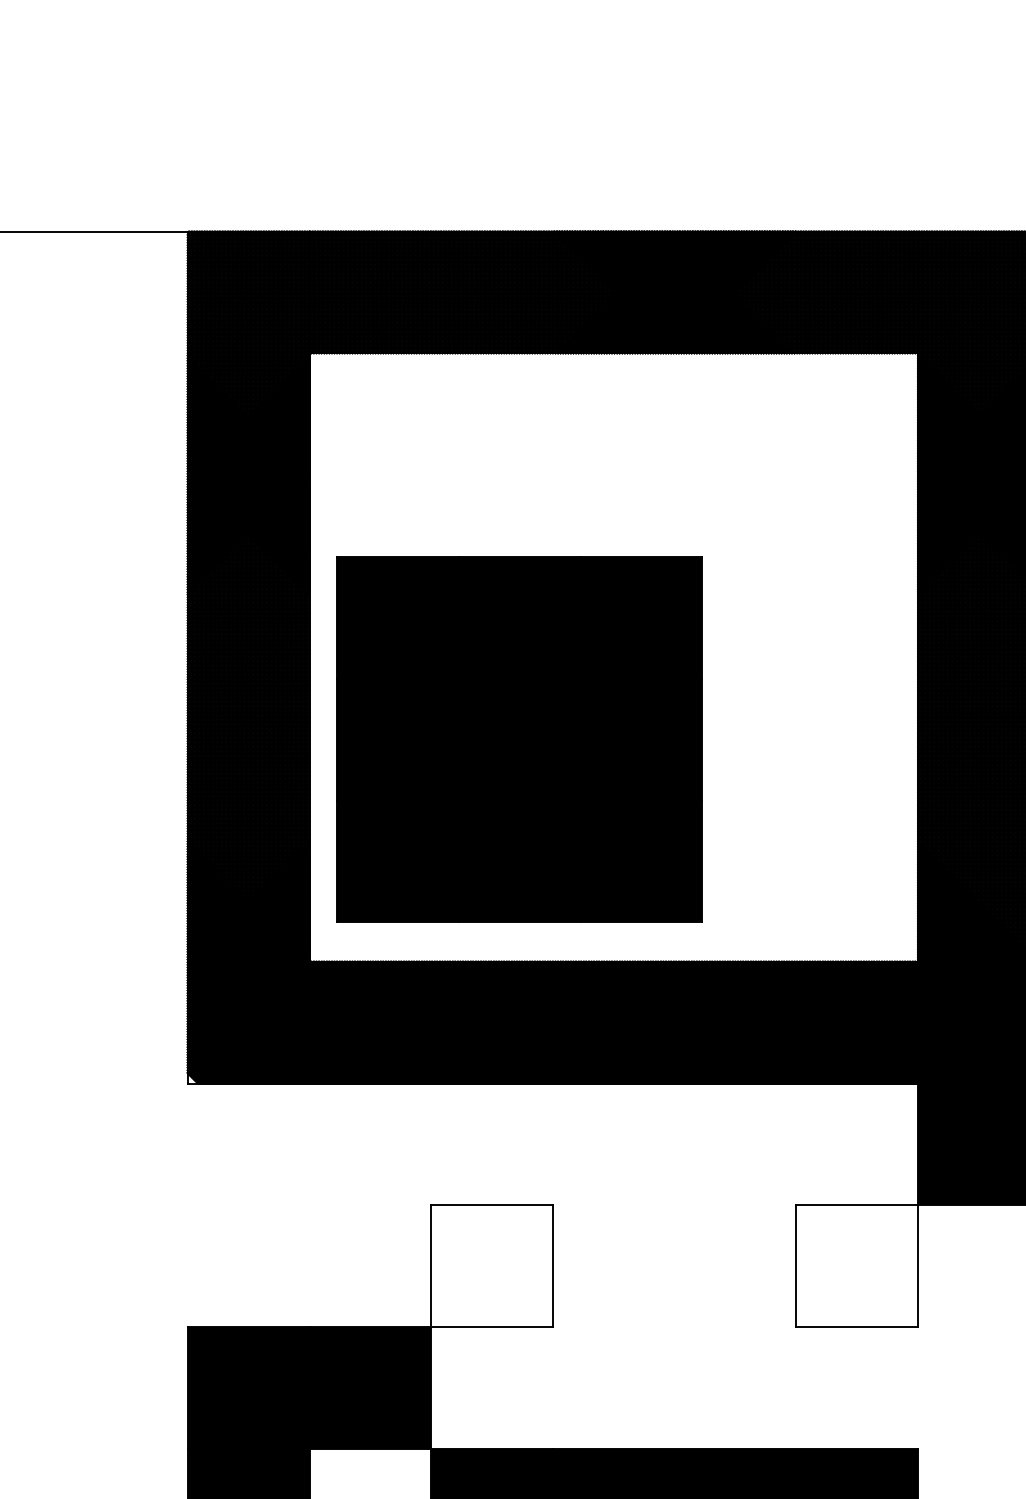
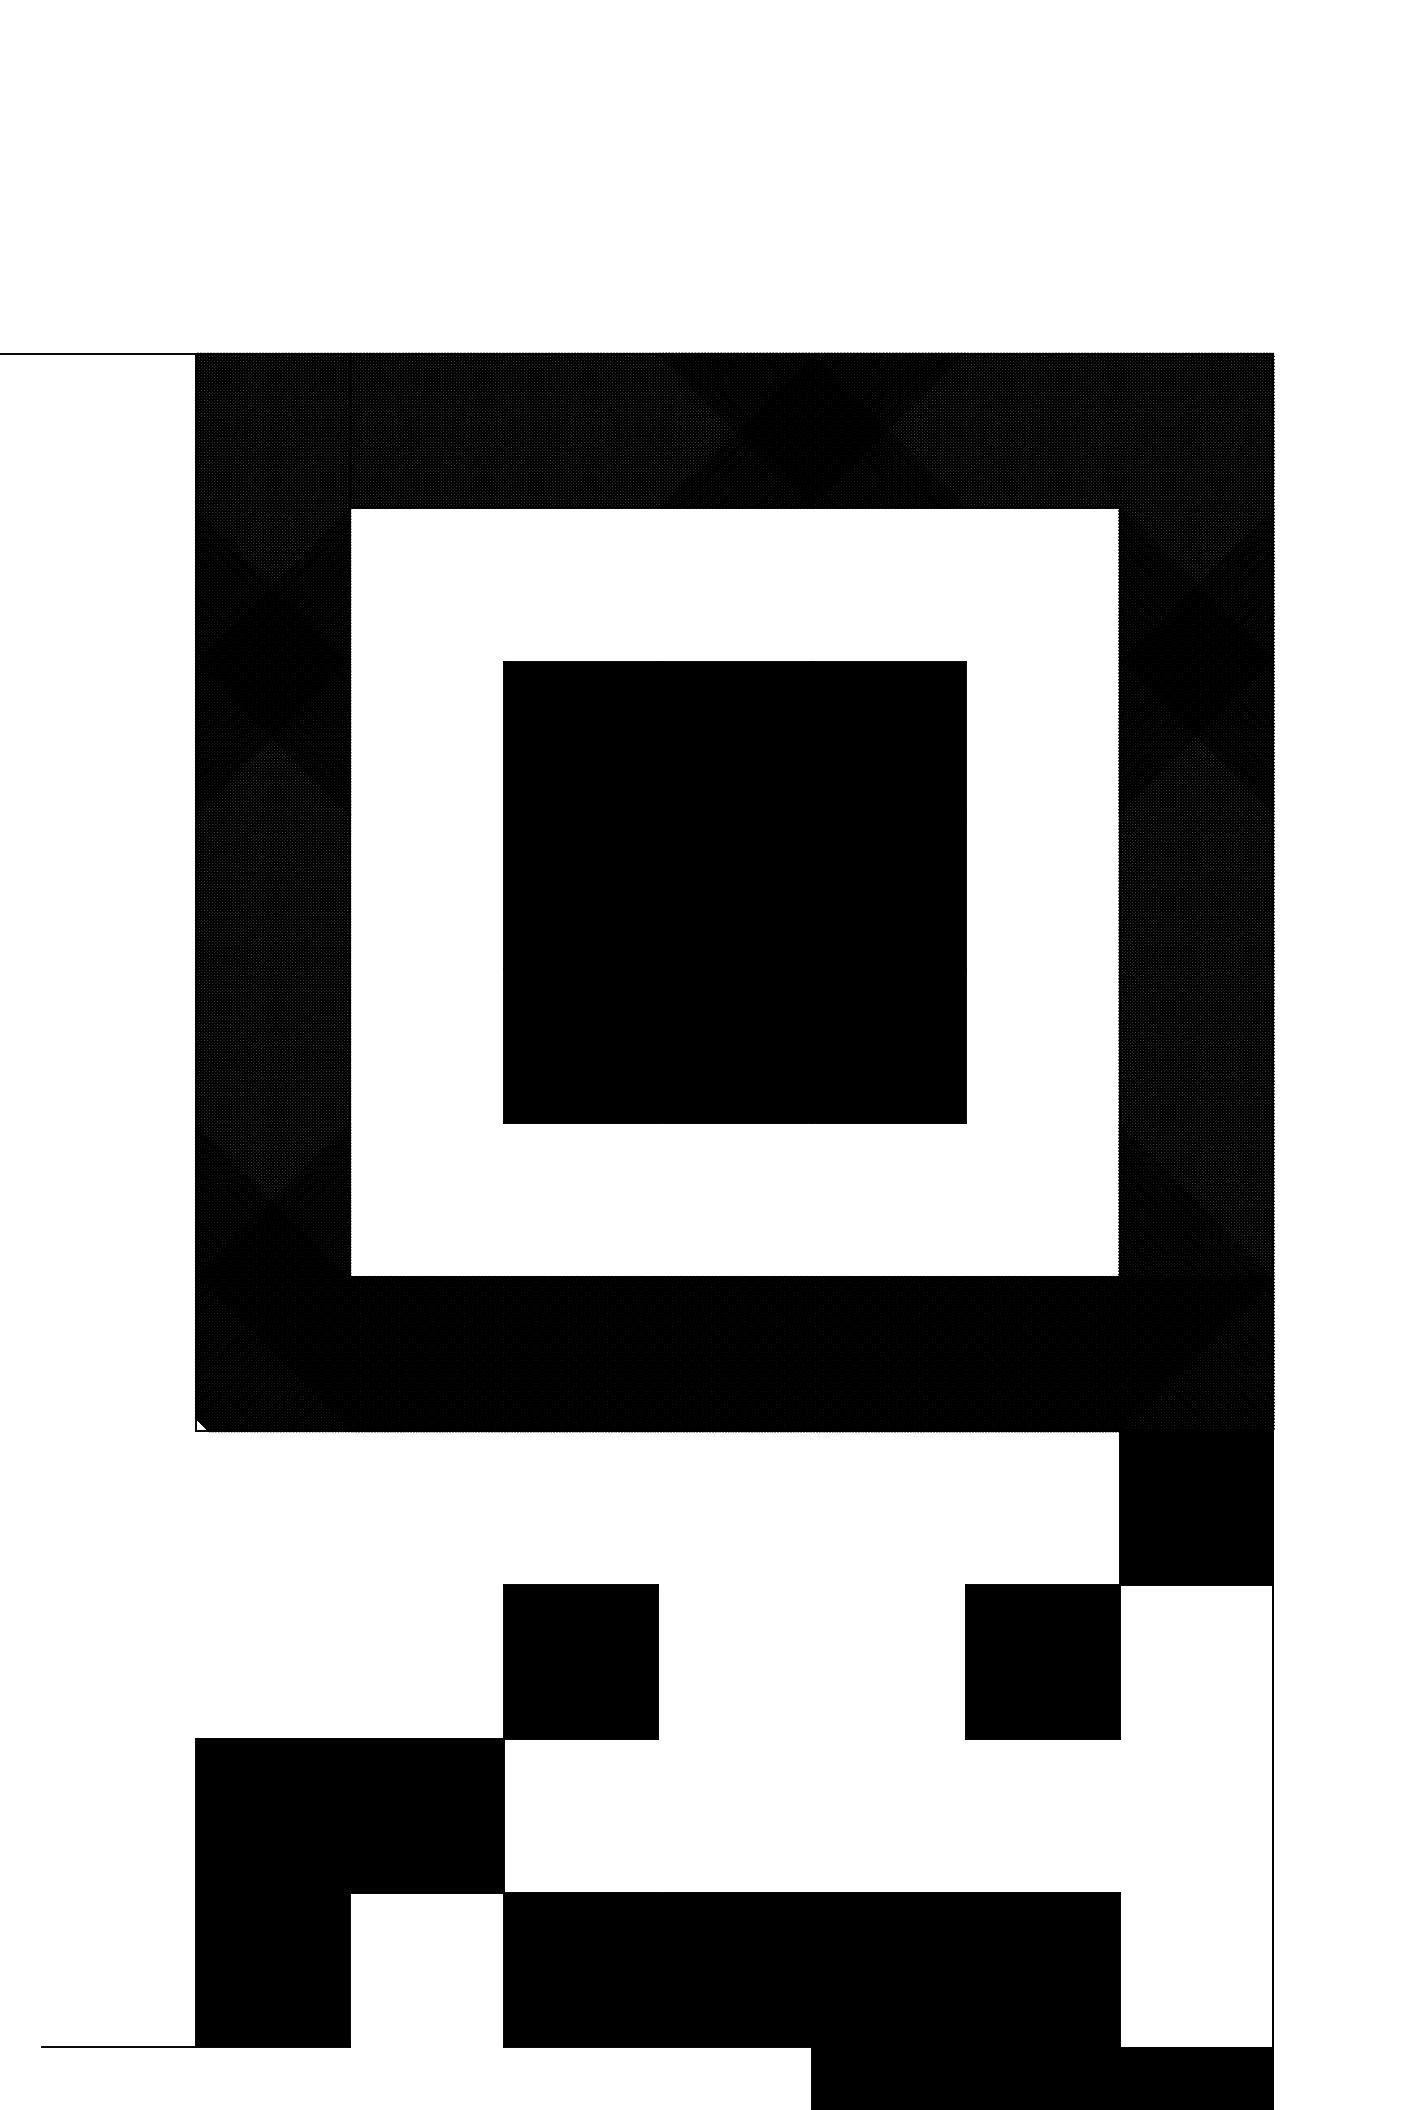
part: (519, 739) -> (734, 892), moved
fill: (491, 1265) -> (580, 1661), added
fill: (857, 1265) -> (1042, 1661), added

